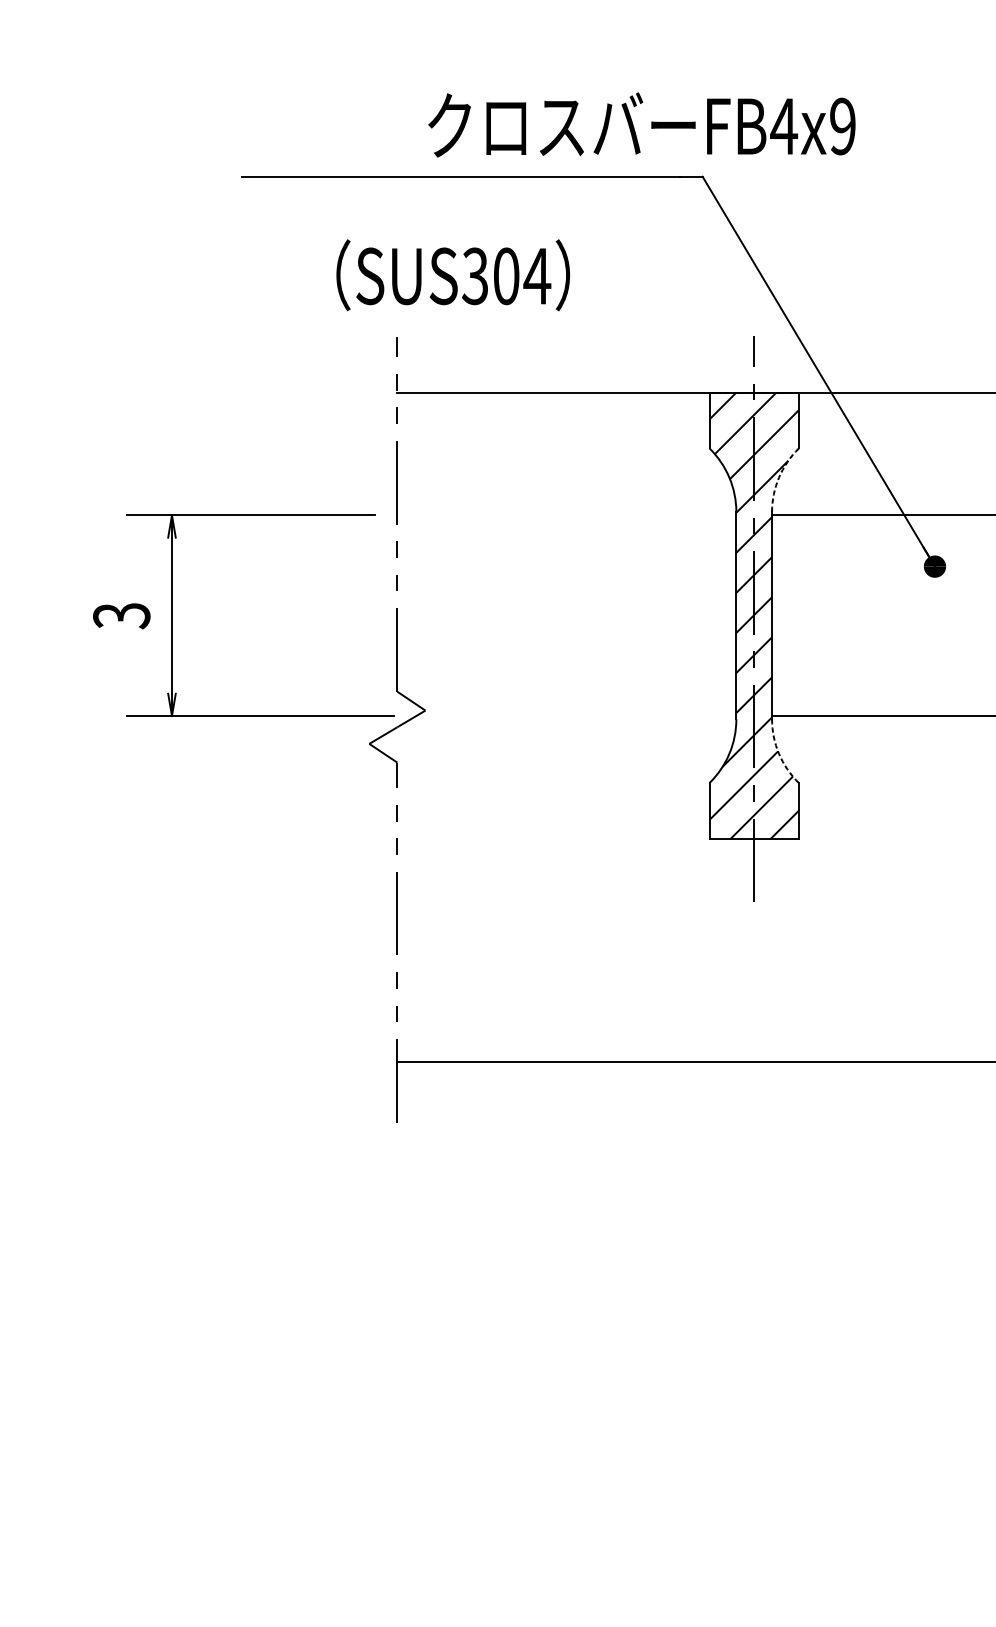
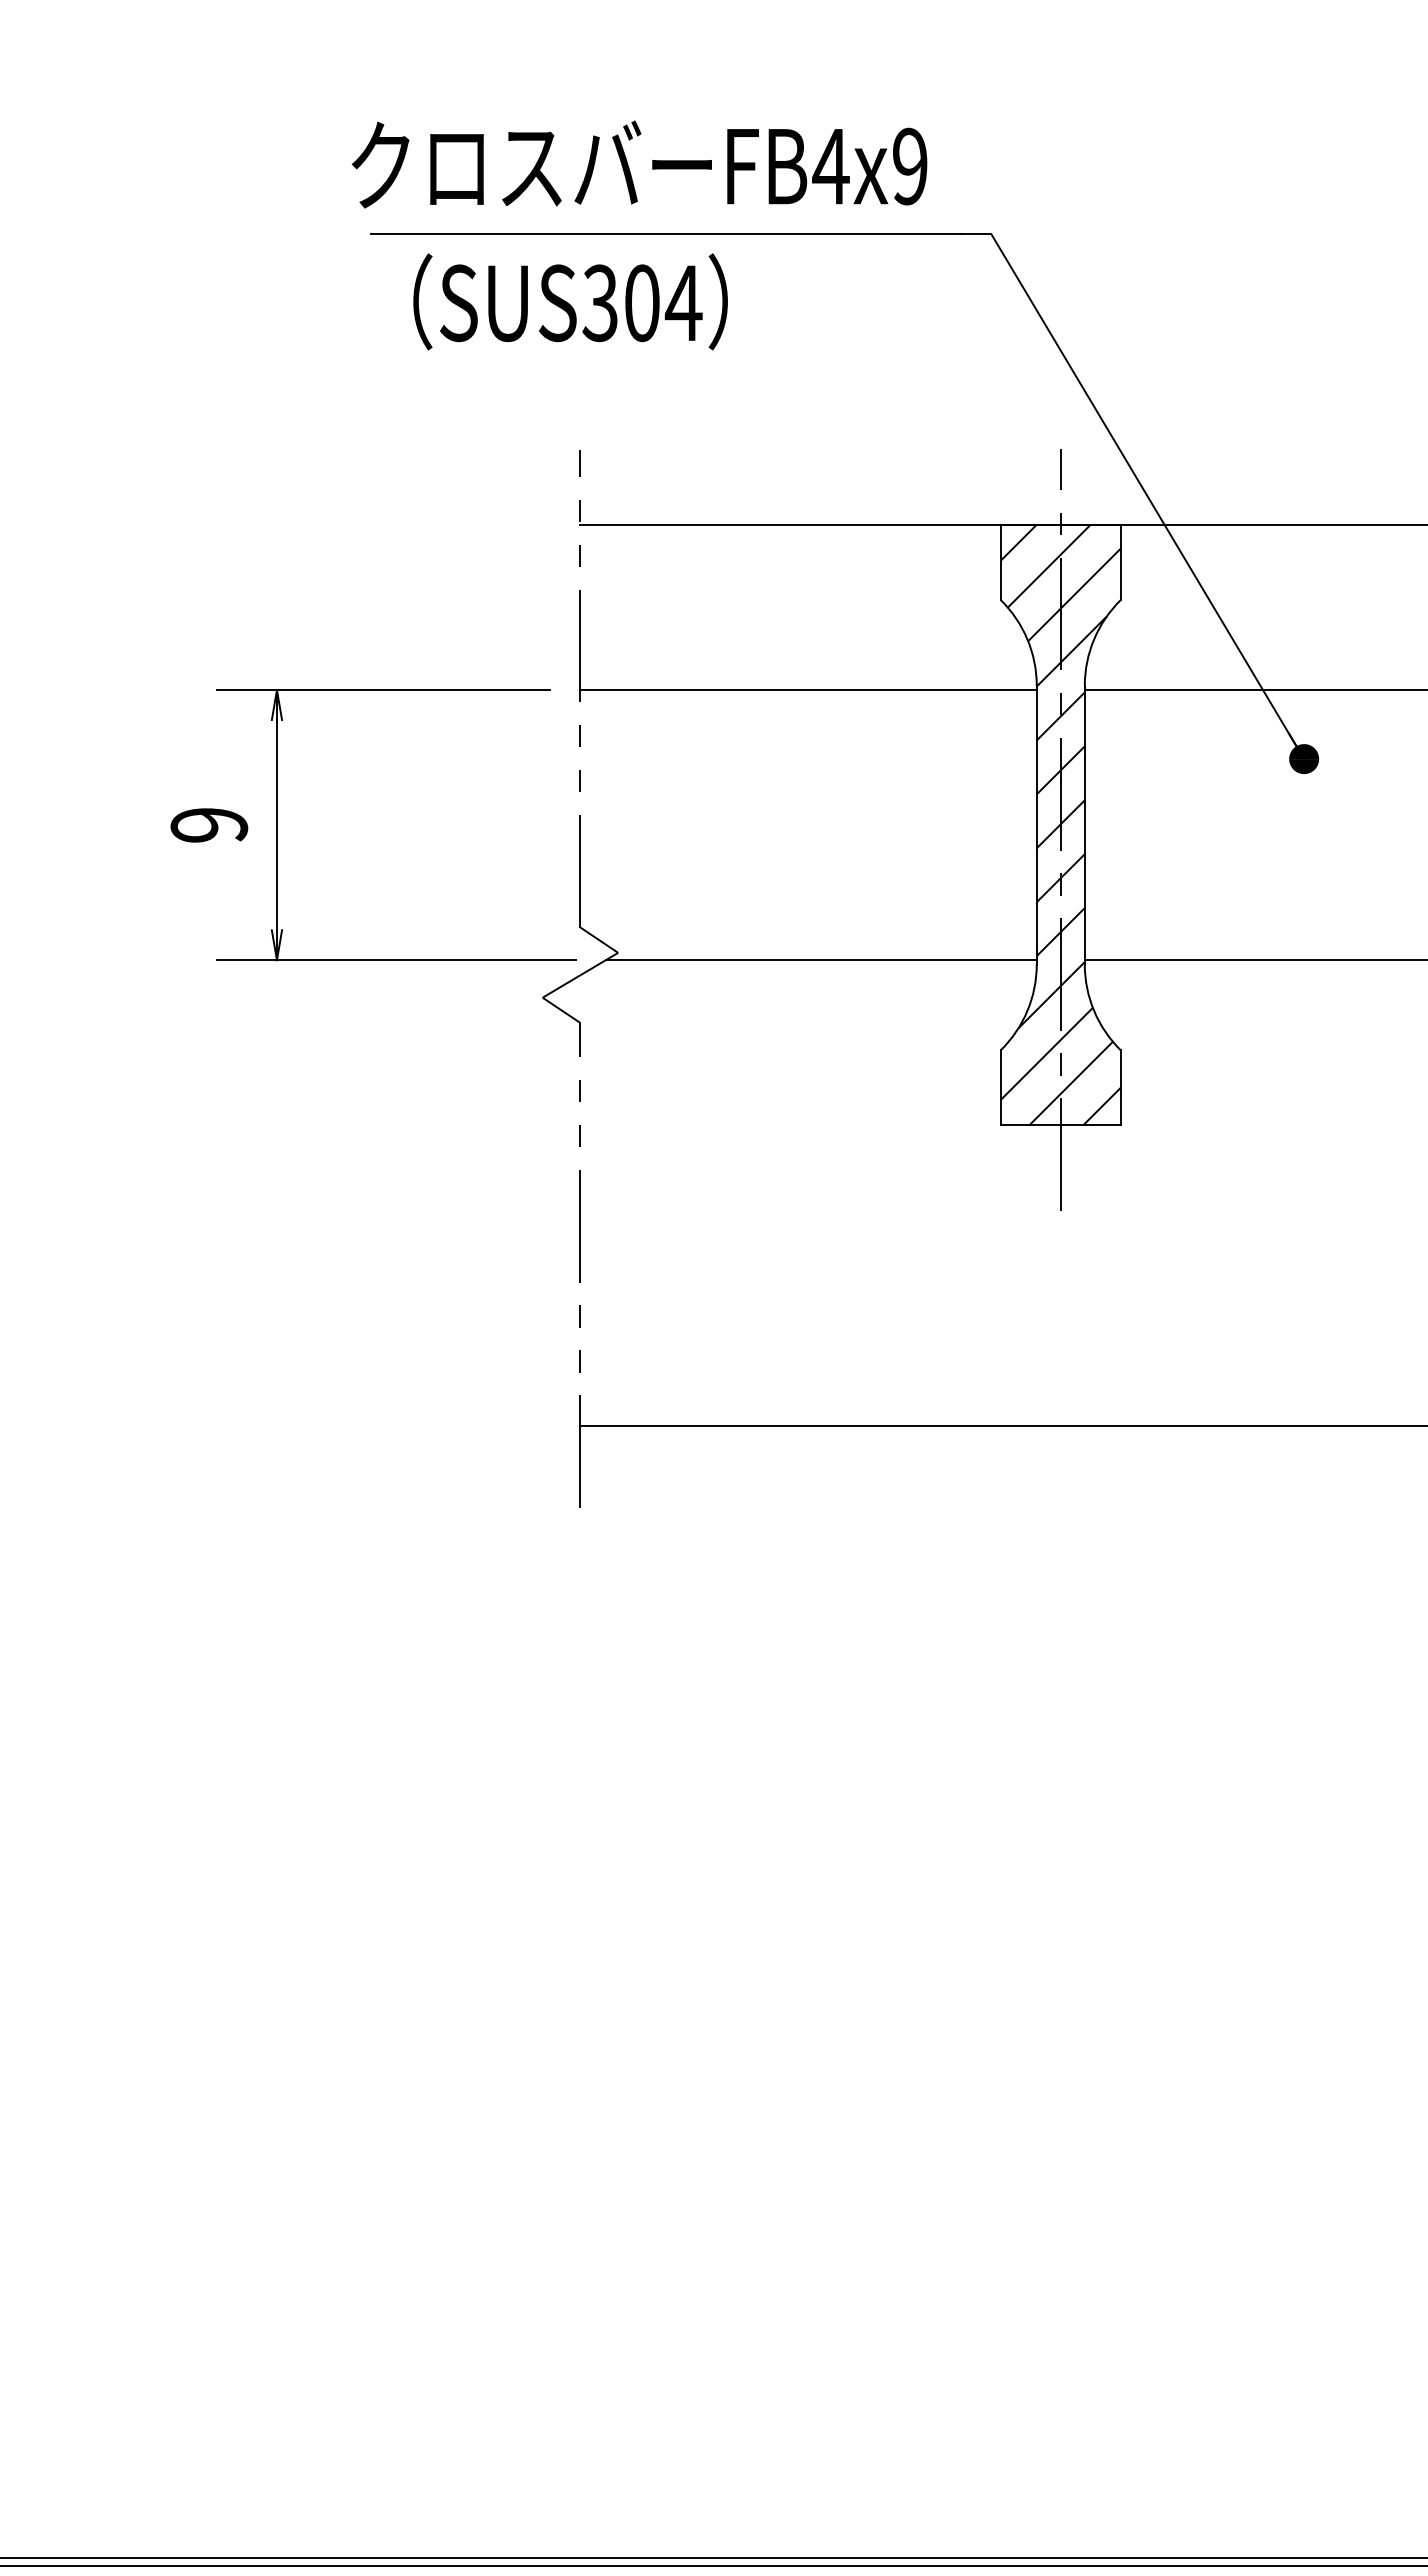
text: (641, 124) -> (639, 164), moved
text: (453, 275) -> (570, 301), moved
arc: (779, 477) -> (1094, 639), dashed -> solid
line: (566, 515) -> (808, 690), added
text: (121, 615) -> (209, 825), 3 -> 9
line: (575, 716) -> (820, 960), added
arc: (779, 754) -> (1094, 1011), dashed -> solid

